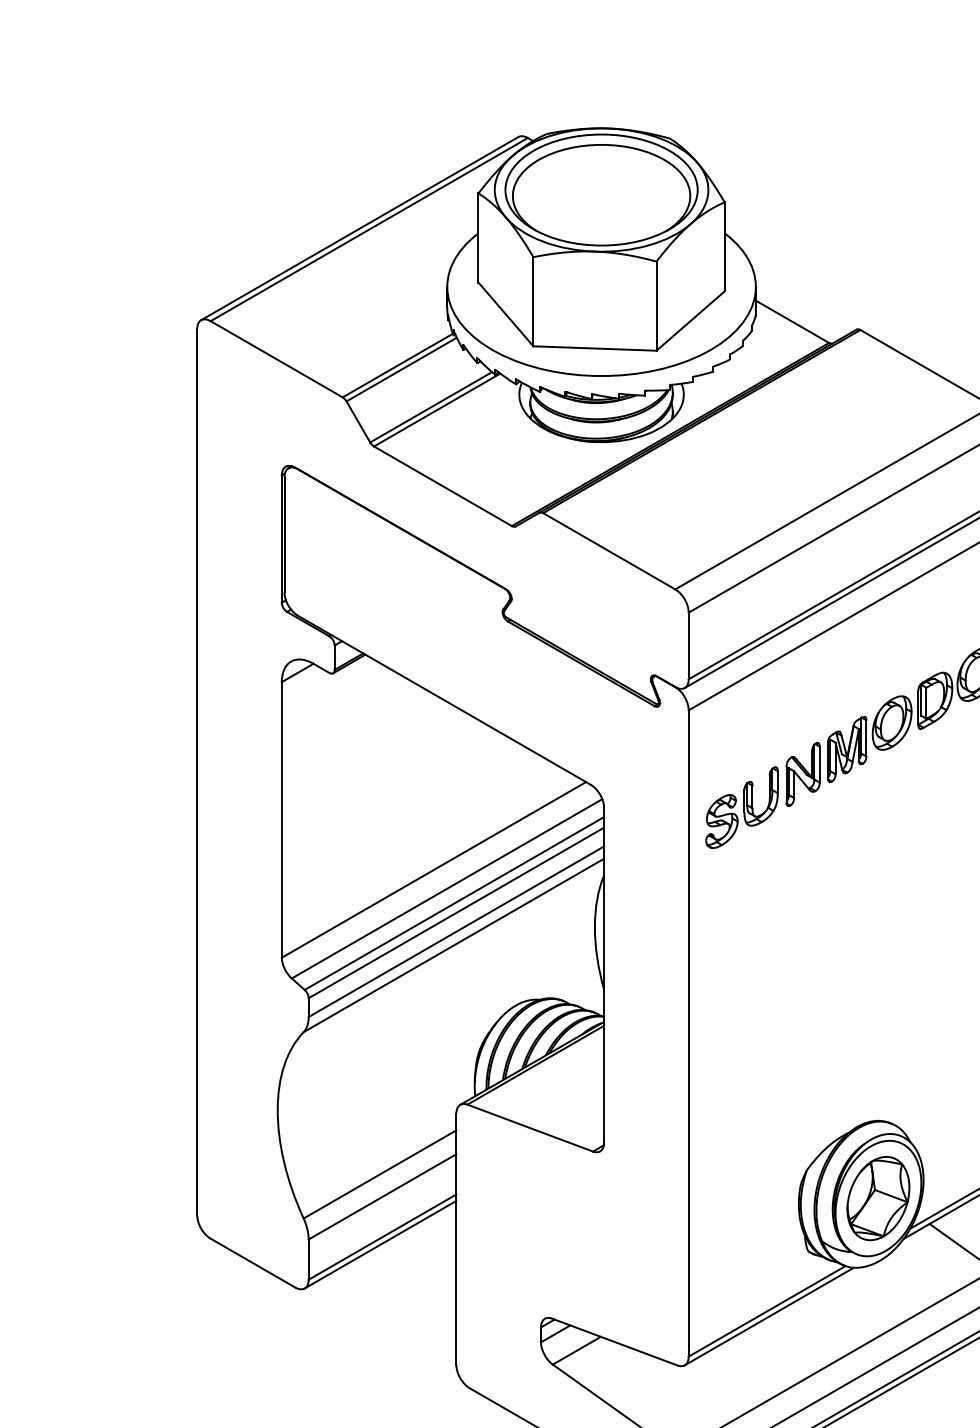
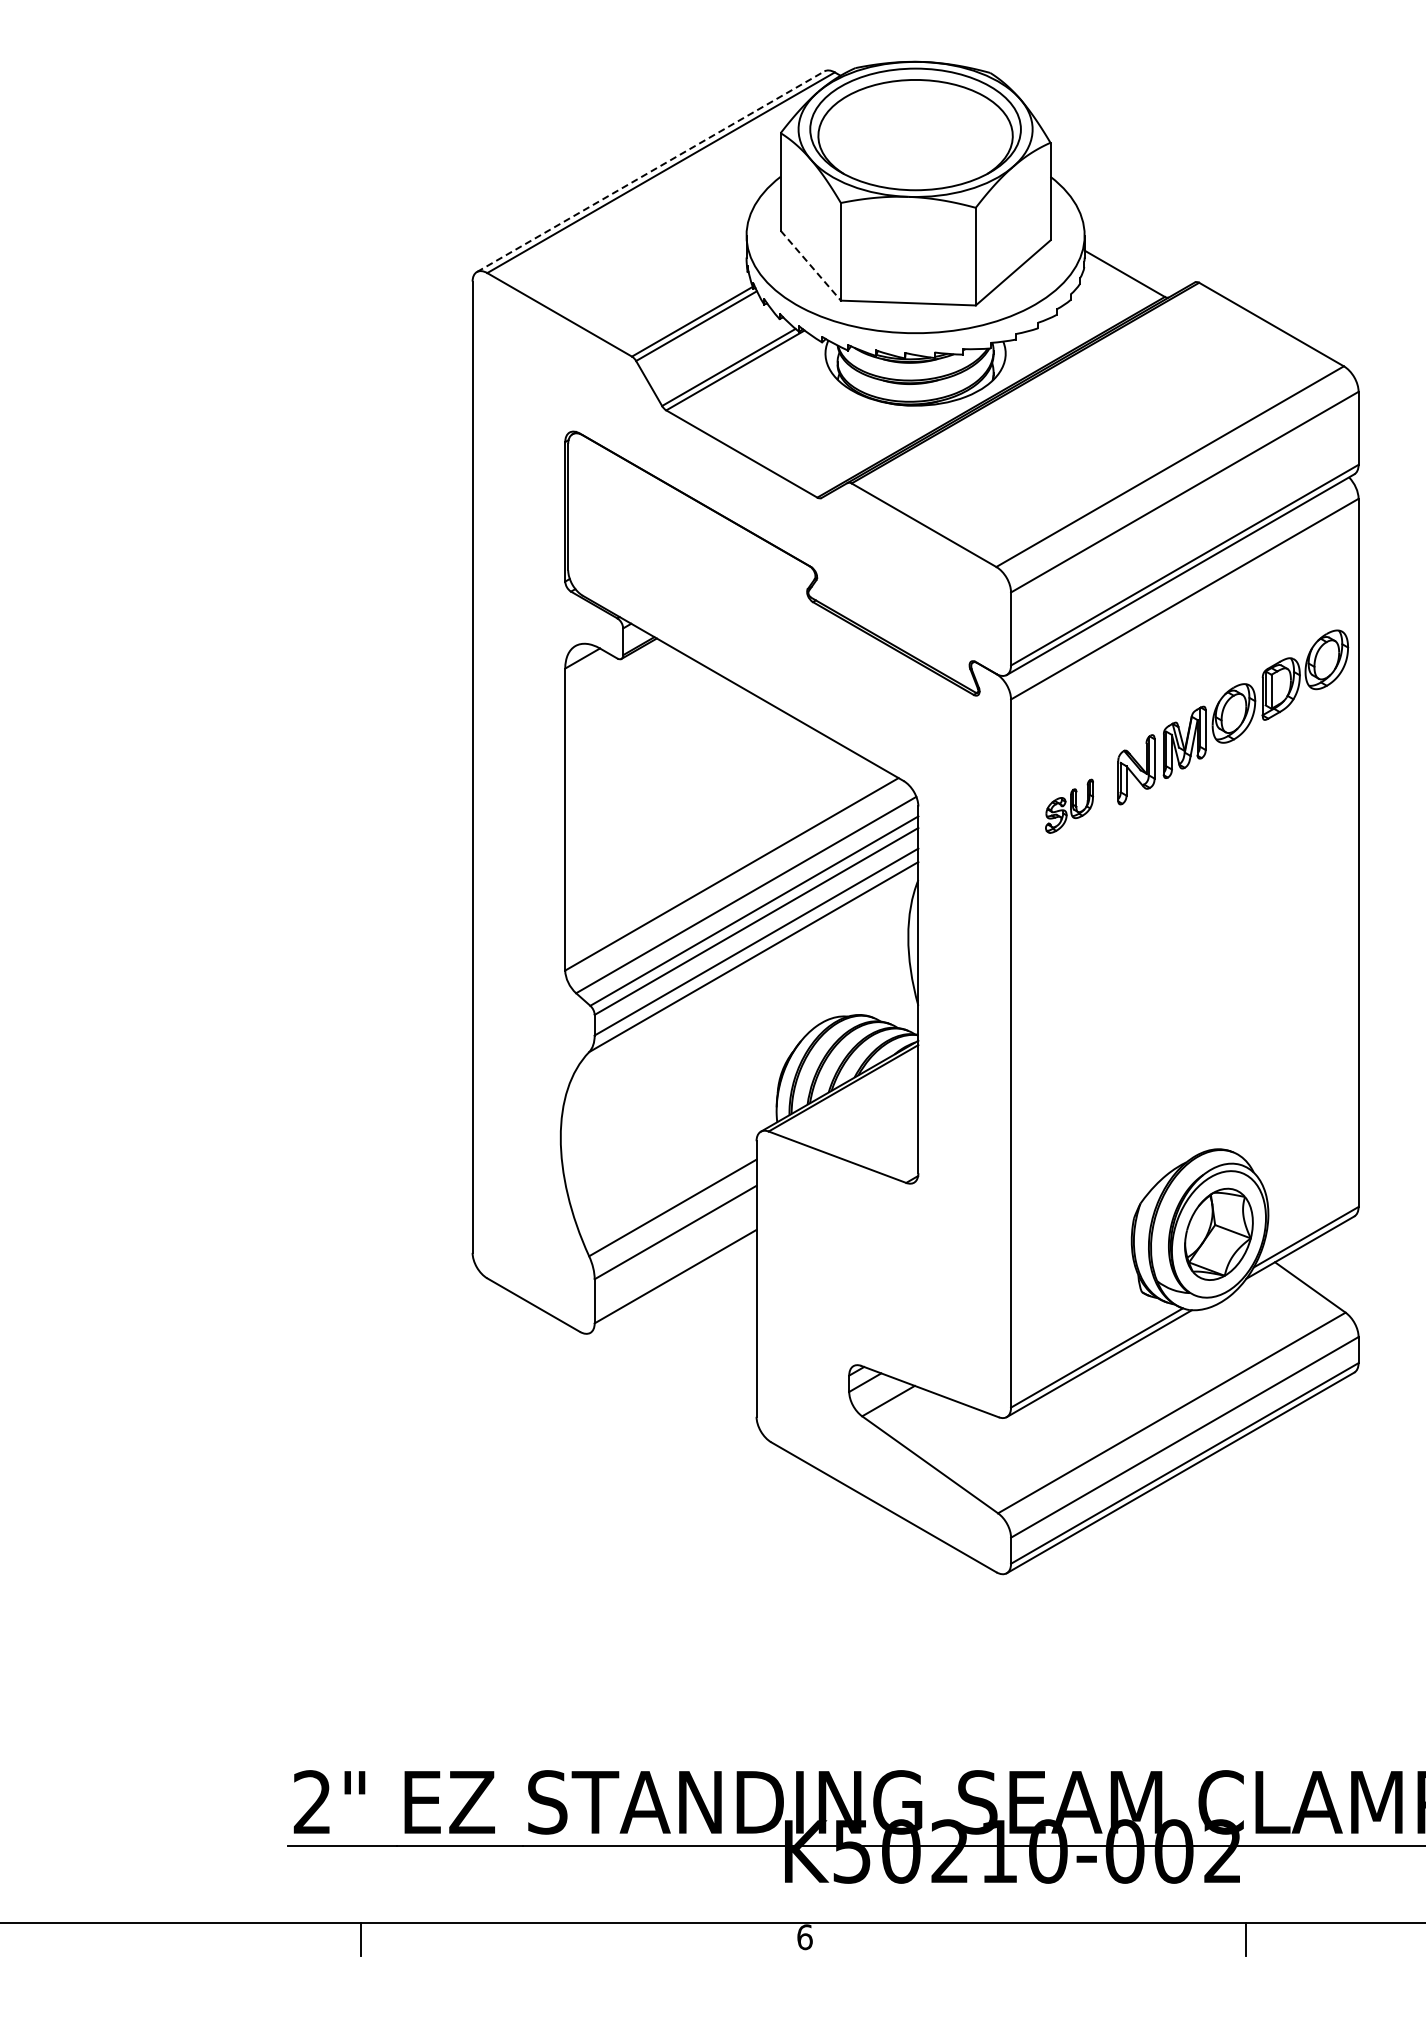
line: (359, 228) -> (650, 171), solid -> dashed
line: (506, 315) -> (811, 266), solid -> dashed
part: (742, 808) -> (1069, 806), size x0.6
line: (380, 1244) -> (673, 1284), removed

